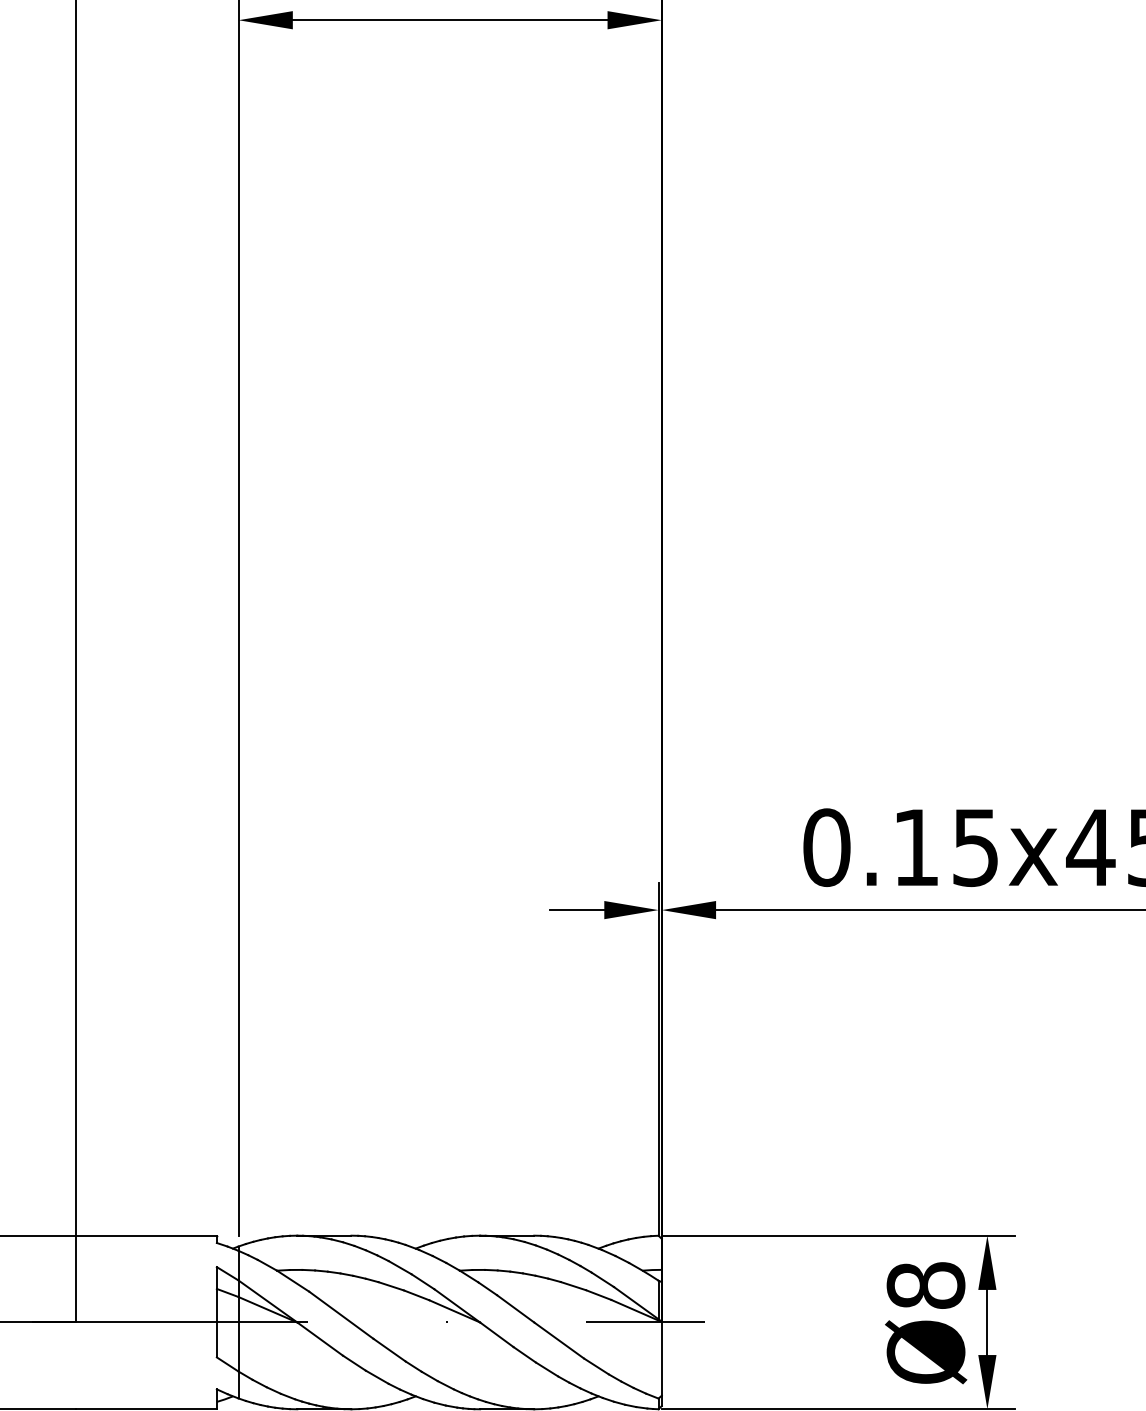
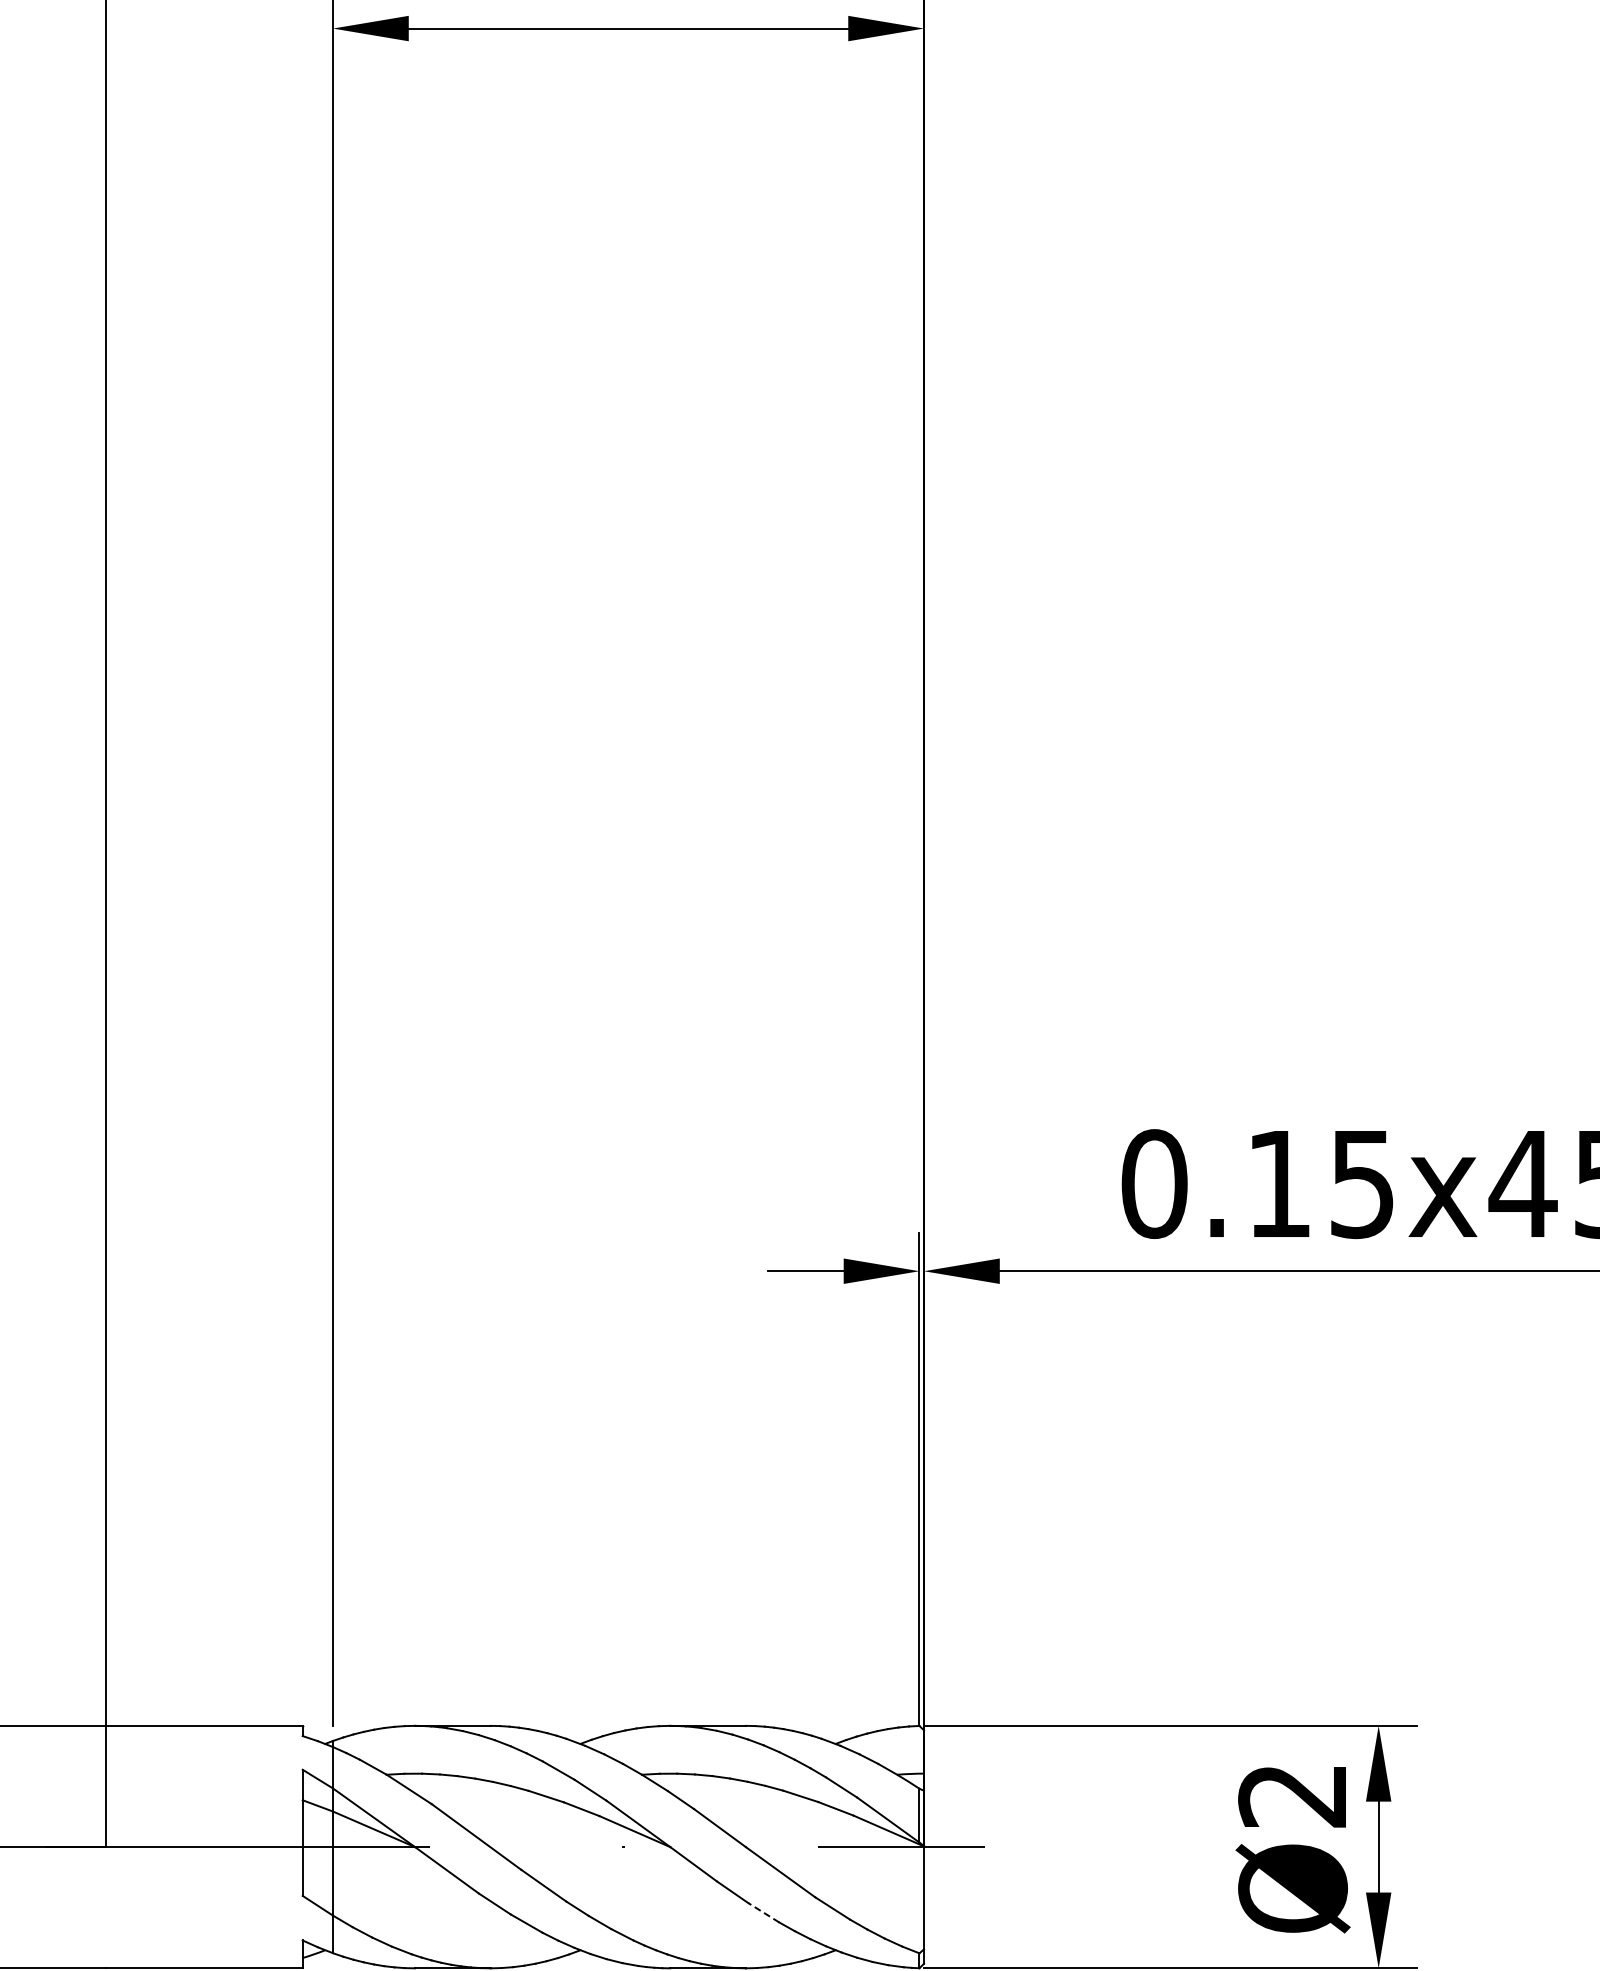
text: (925, 1285) -> (1292, 1795), Ø8 -> Ø2
line: (546, 1369) -> (763, 1912), solid -> dashed

